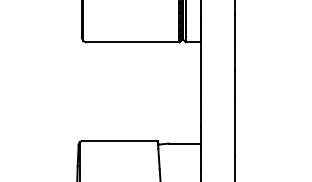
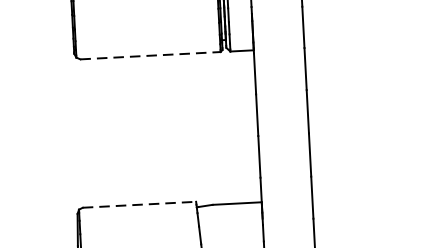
line: (132, 42) -> (150, 55), solid -> dashed
line: (120, 141) -> (140, 205), solid -> dashed

